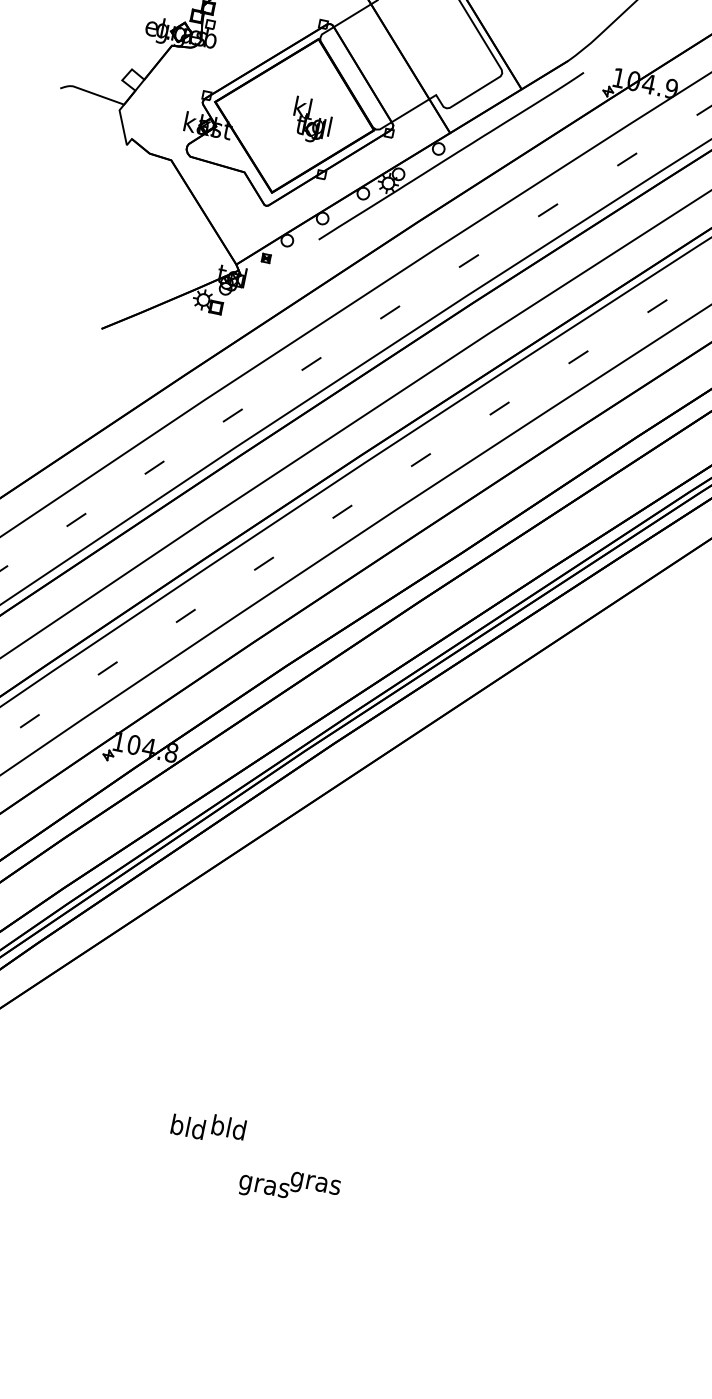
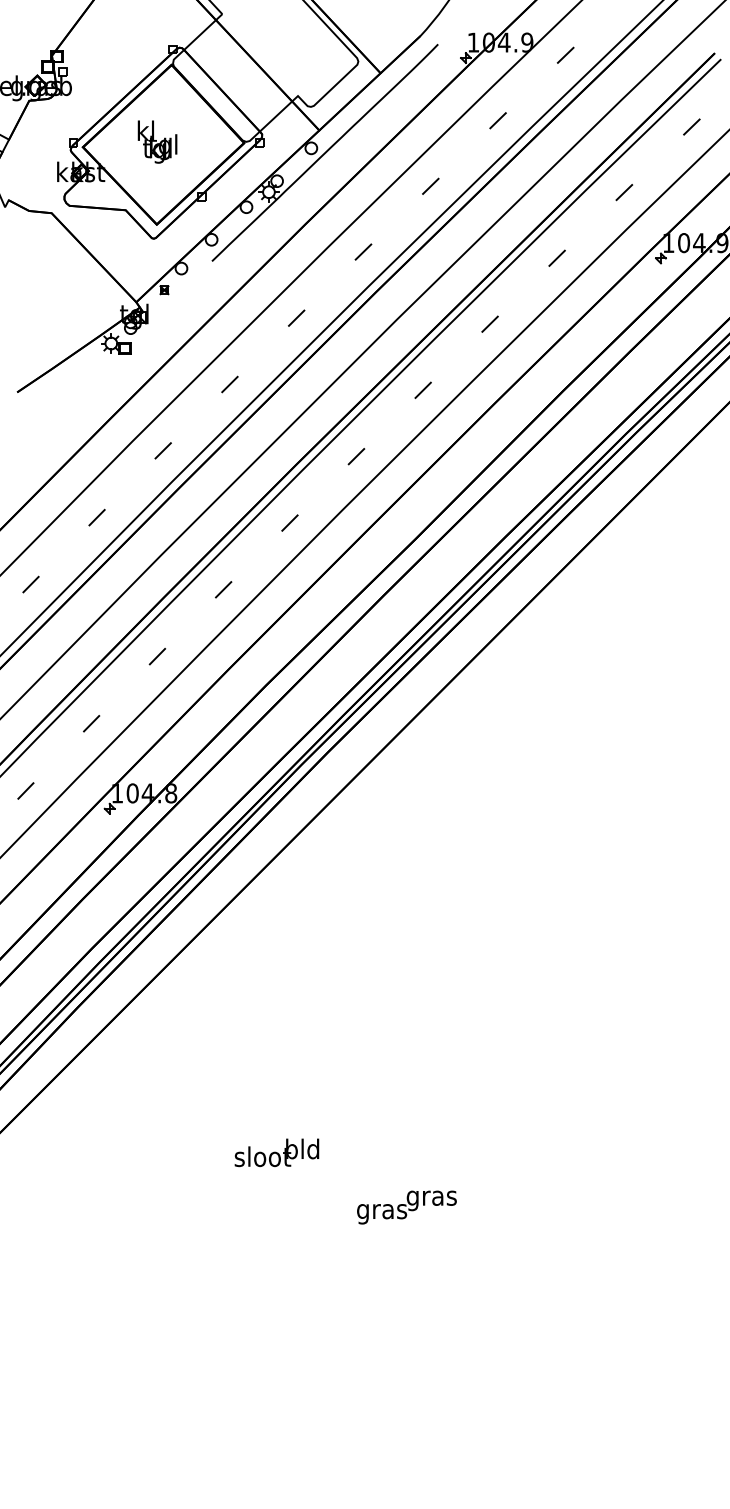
text: (312, 120) -> (157, 141), moved
text: (188, 1126) -> (262, 1156), bld -> sloot
text: (289, 1187) -> (406, 1207), moved

